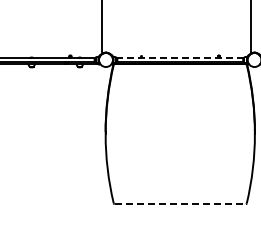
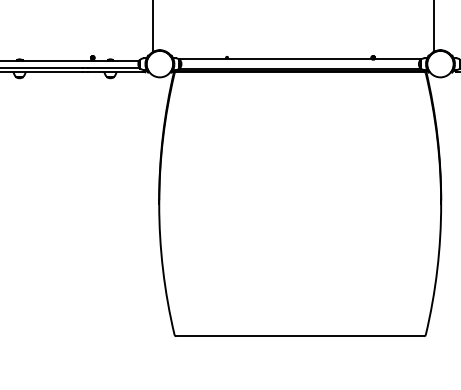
line: (180, 57) -> (300, 59), dashed -> solid
line: (180, 204) -> (300, 336), dashed -> solid

